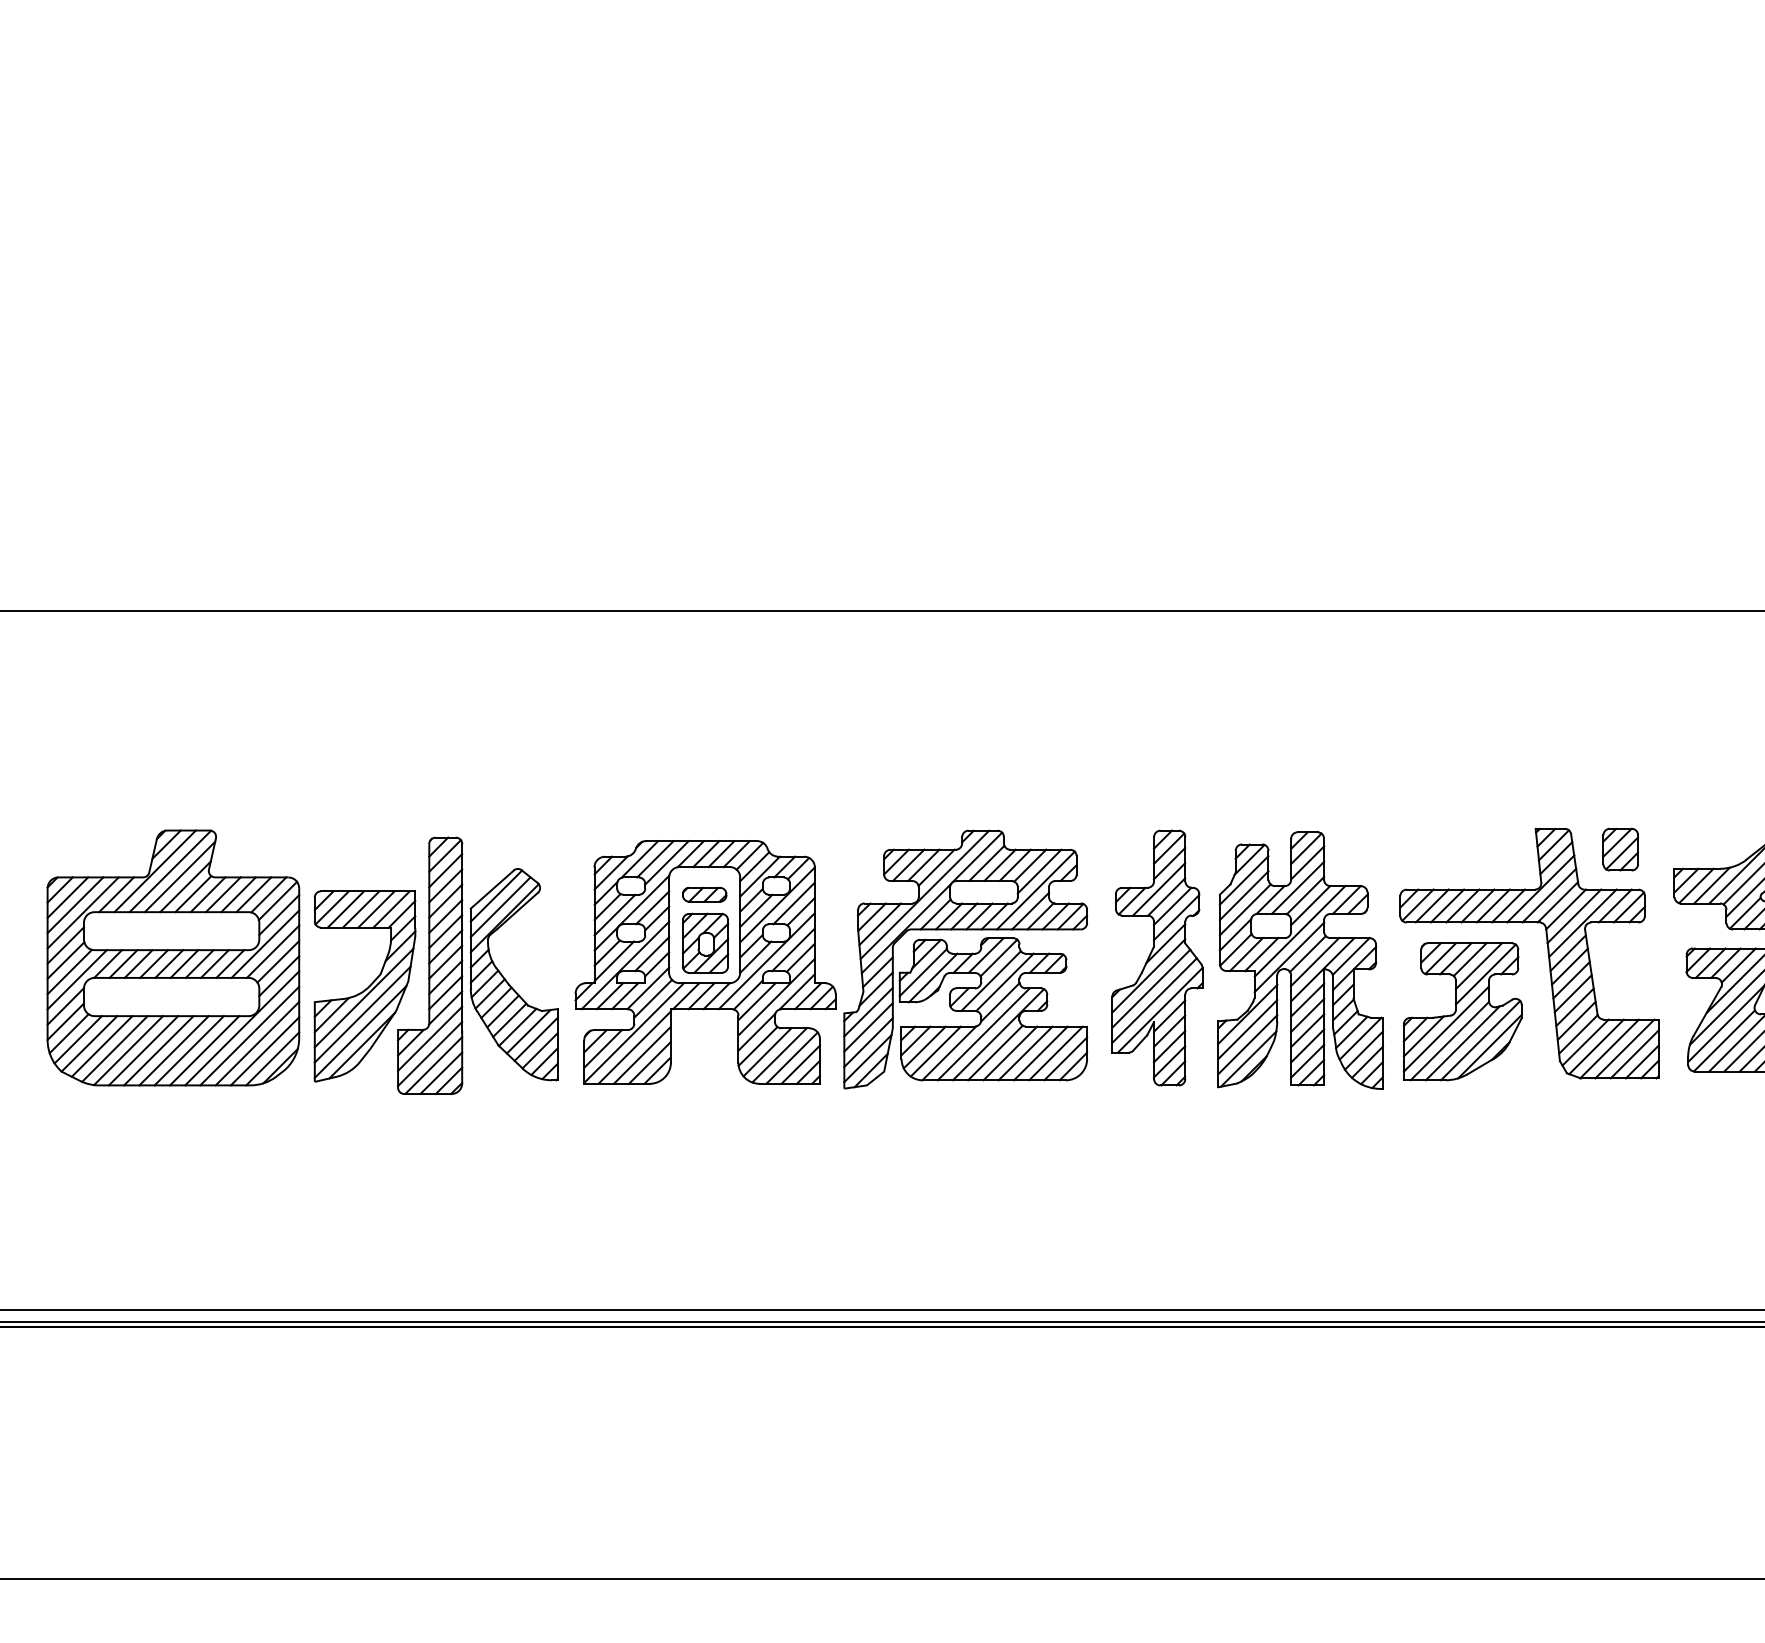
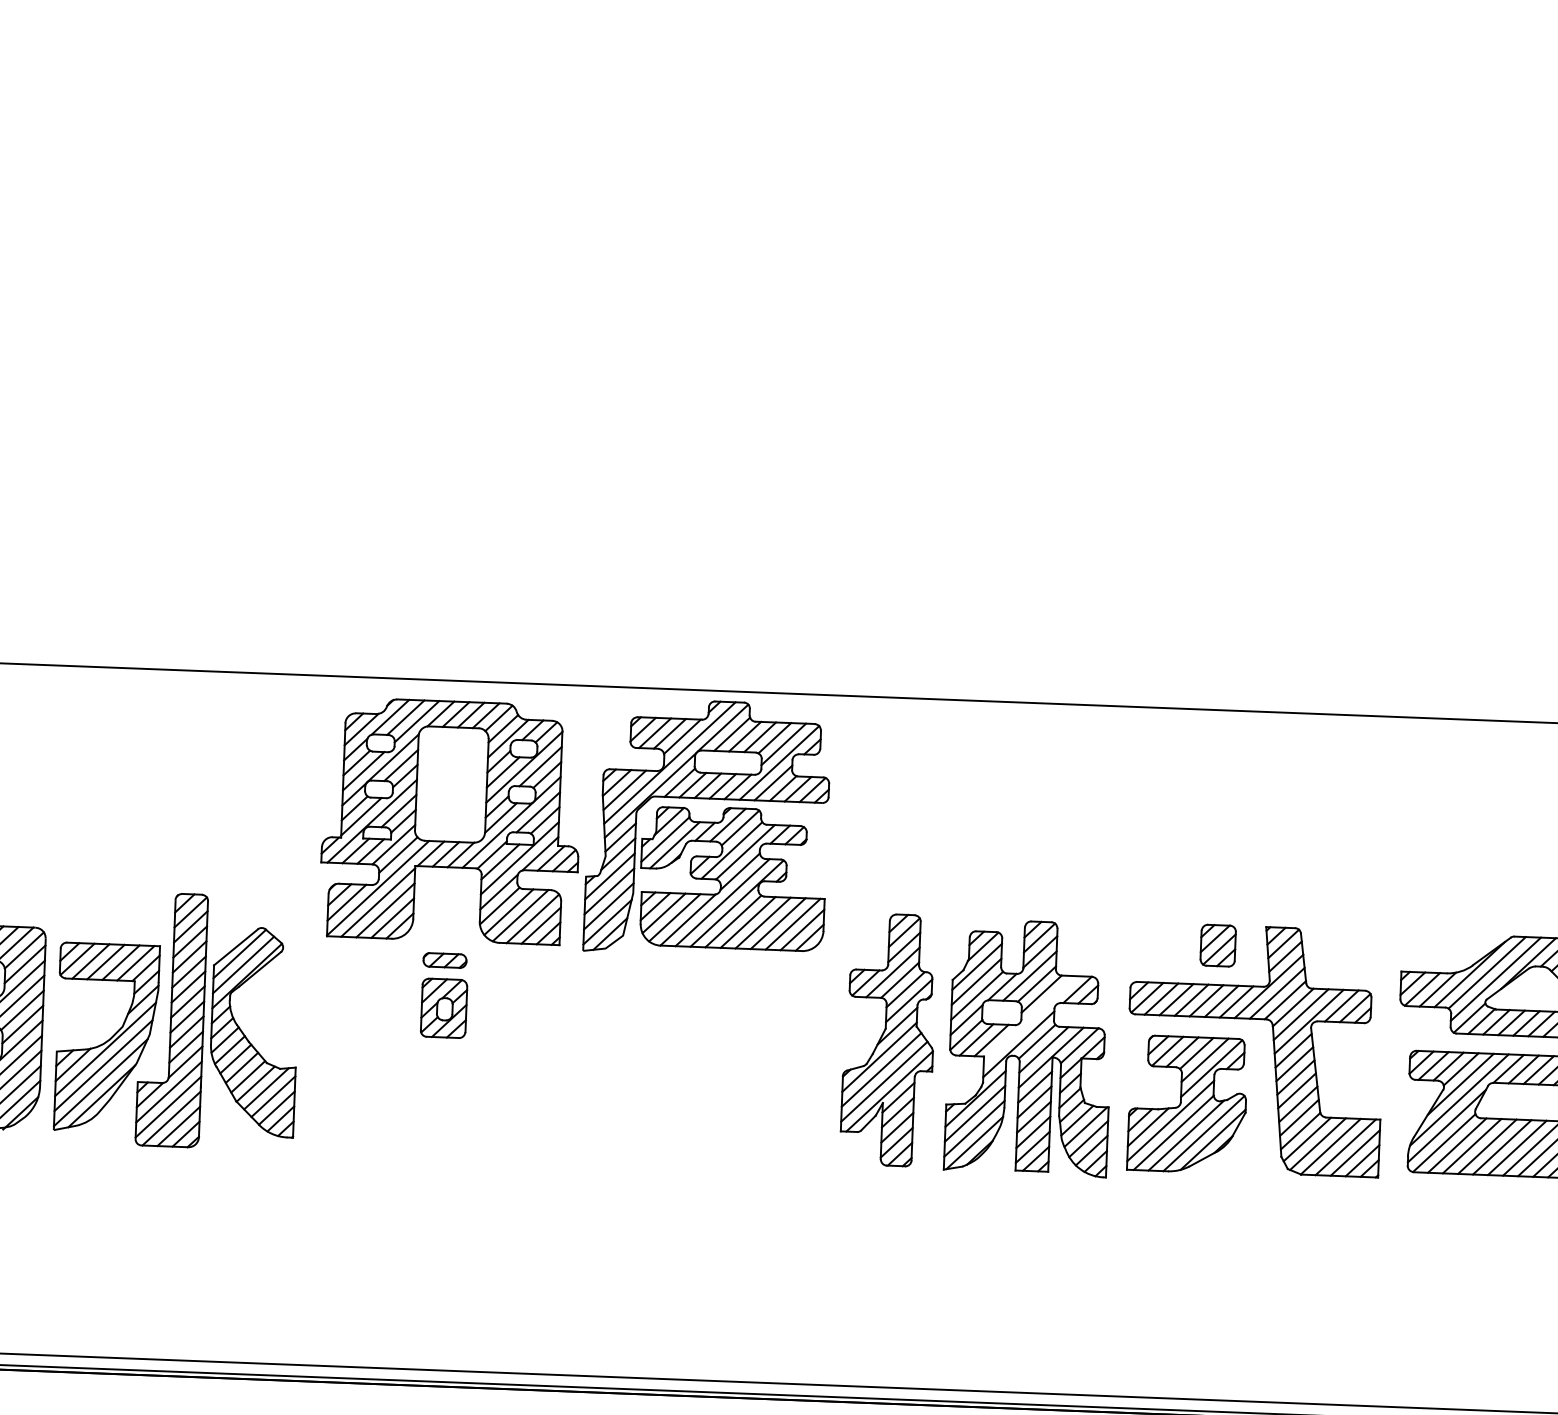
part: (1620, 849) -> (1218, 945), moved
line: (1299, 931) -> (1029, 1019), removed
part: (815, 959) -> (559, 822), moved

